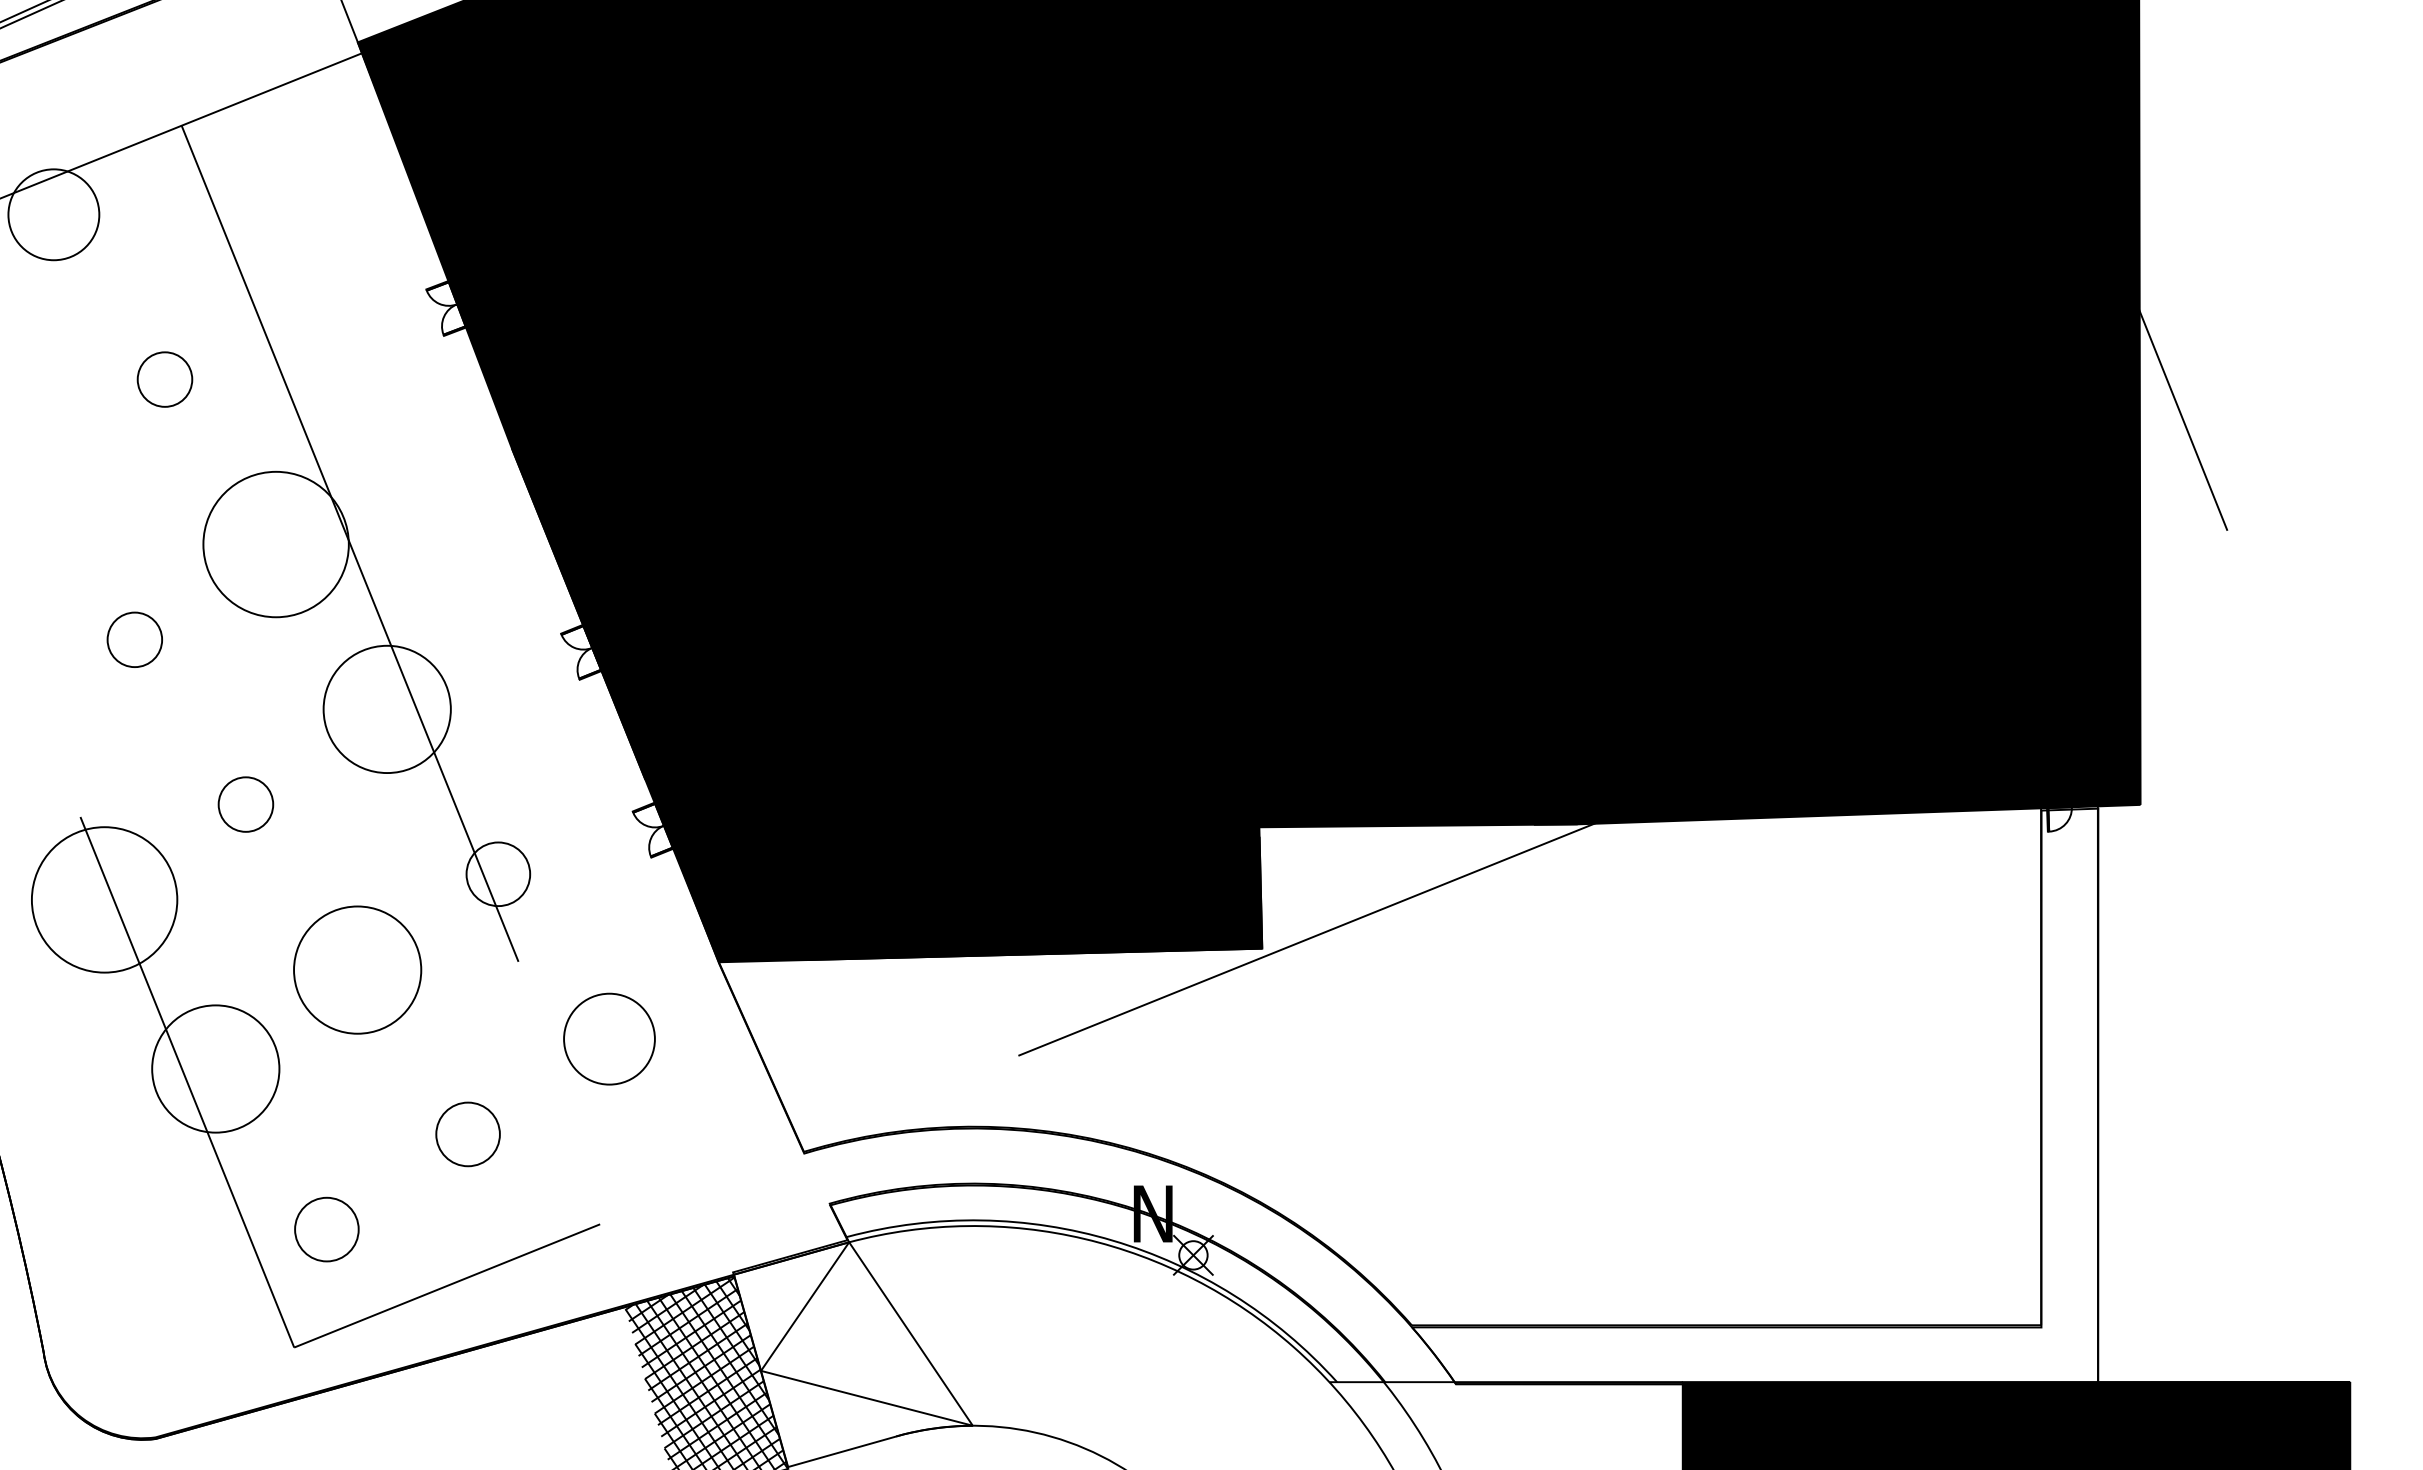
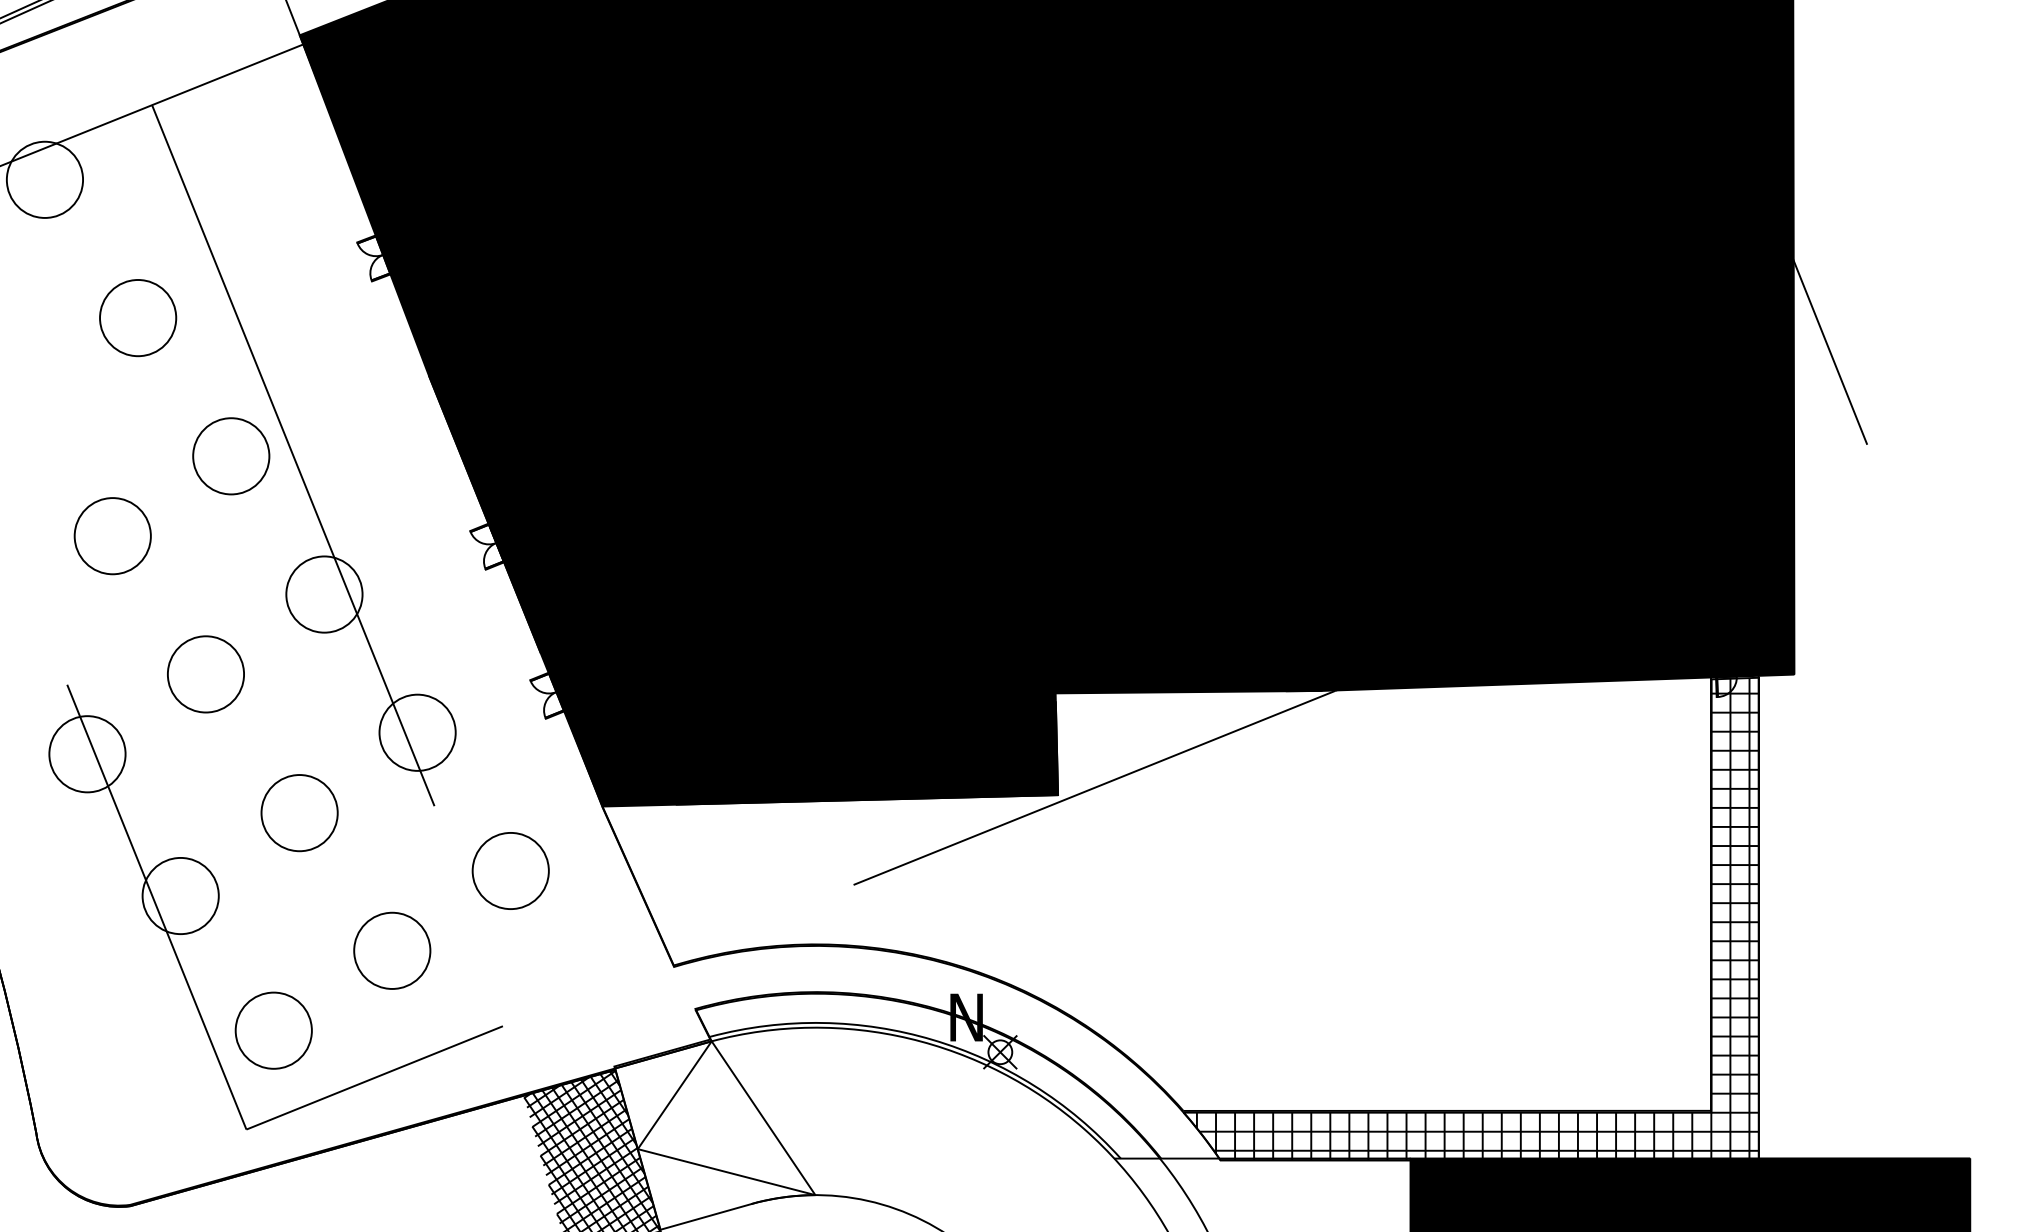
circle: (164, 379) -> (137, 317), size x1.67
circle: (275, 544) -> (230, 456), size x0.62
circle: (134, 639) -> (112, 535), size x1.67
circle: (386, 708) -> (323, 593), size x0.71
circle: (245, 804) -> (205, 674), size x1.67
circle: (497, 873) -> (416, 732), size x1.43
circle: (104, 899) -> (87, 753), size x0.62
circle: (357, 969) -> (299, 812), size x0.71
circle: (215, 1068) -> (180, 895), size x0.71
hatch: (1762, 1096) -> (1477, 919), added
circle: (467, 1134) -> (391, 950), size x1.43
circle: (326, 1229) -> (273, 1030), size x1.43

